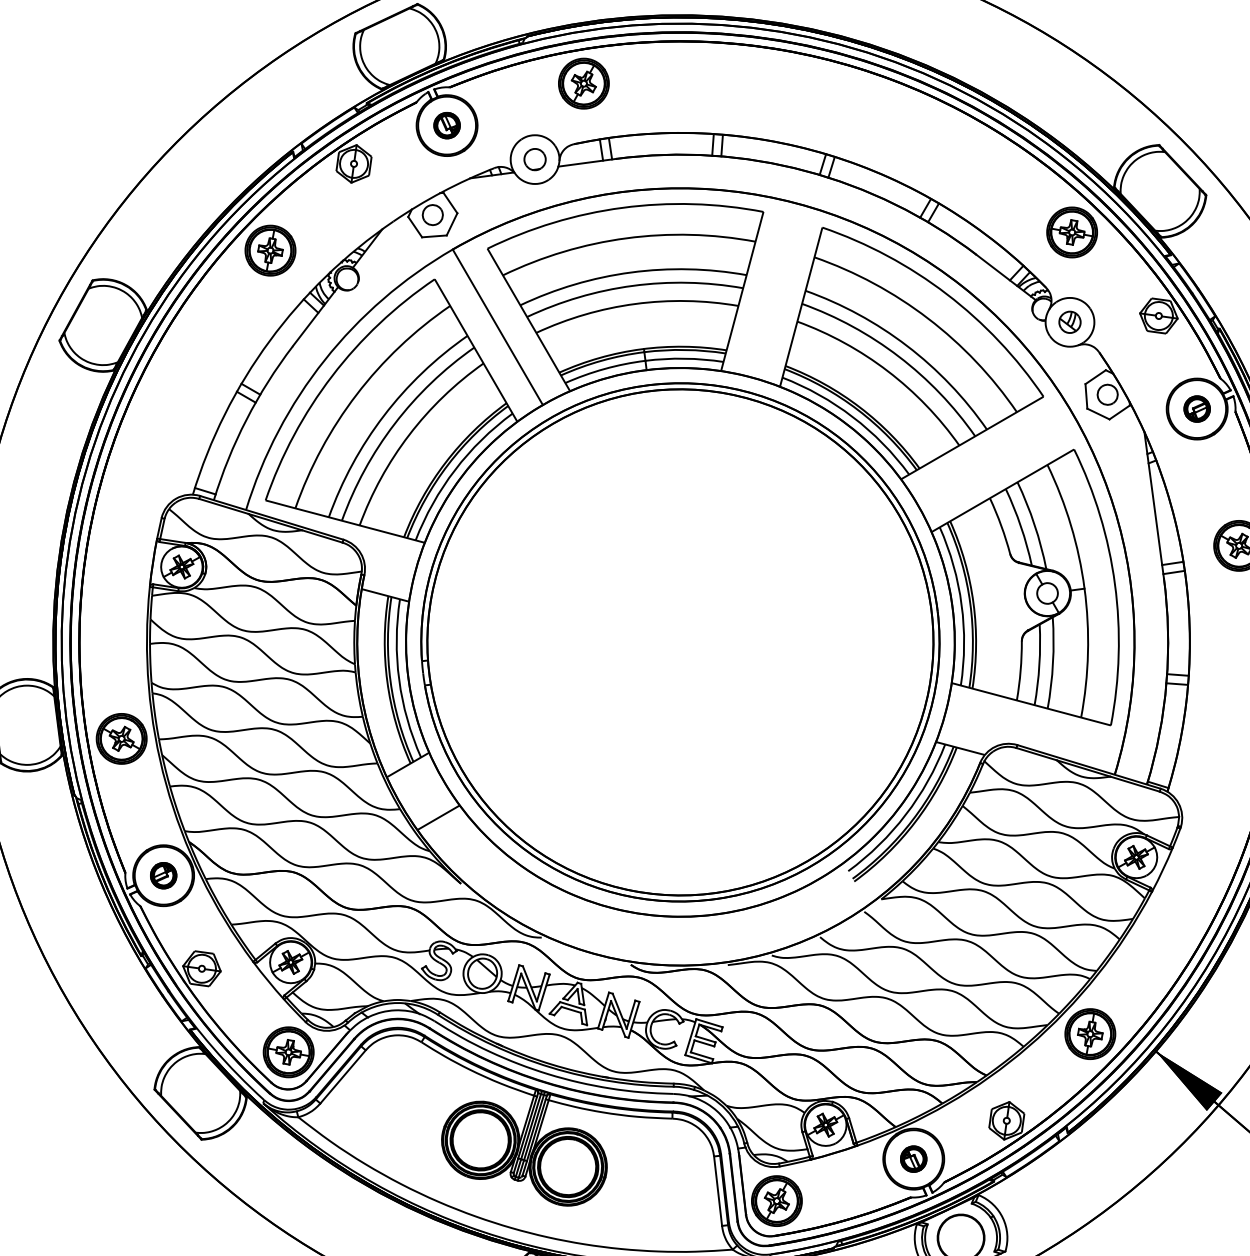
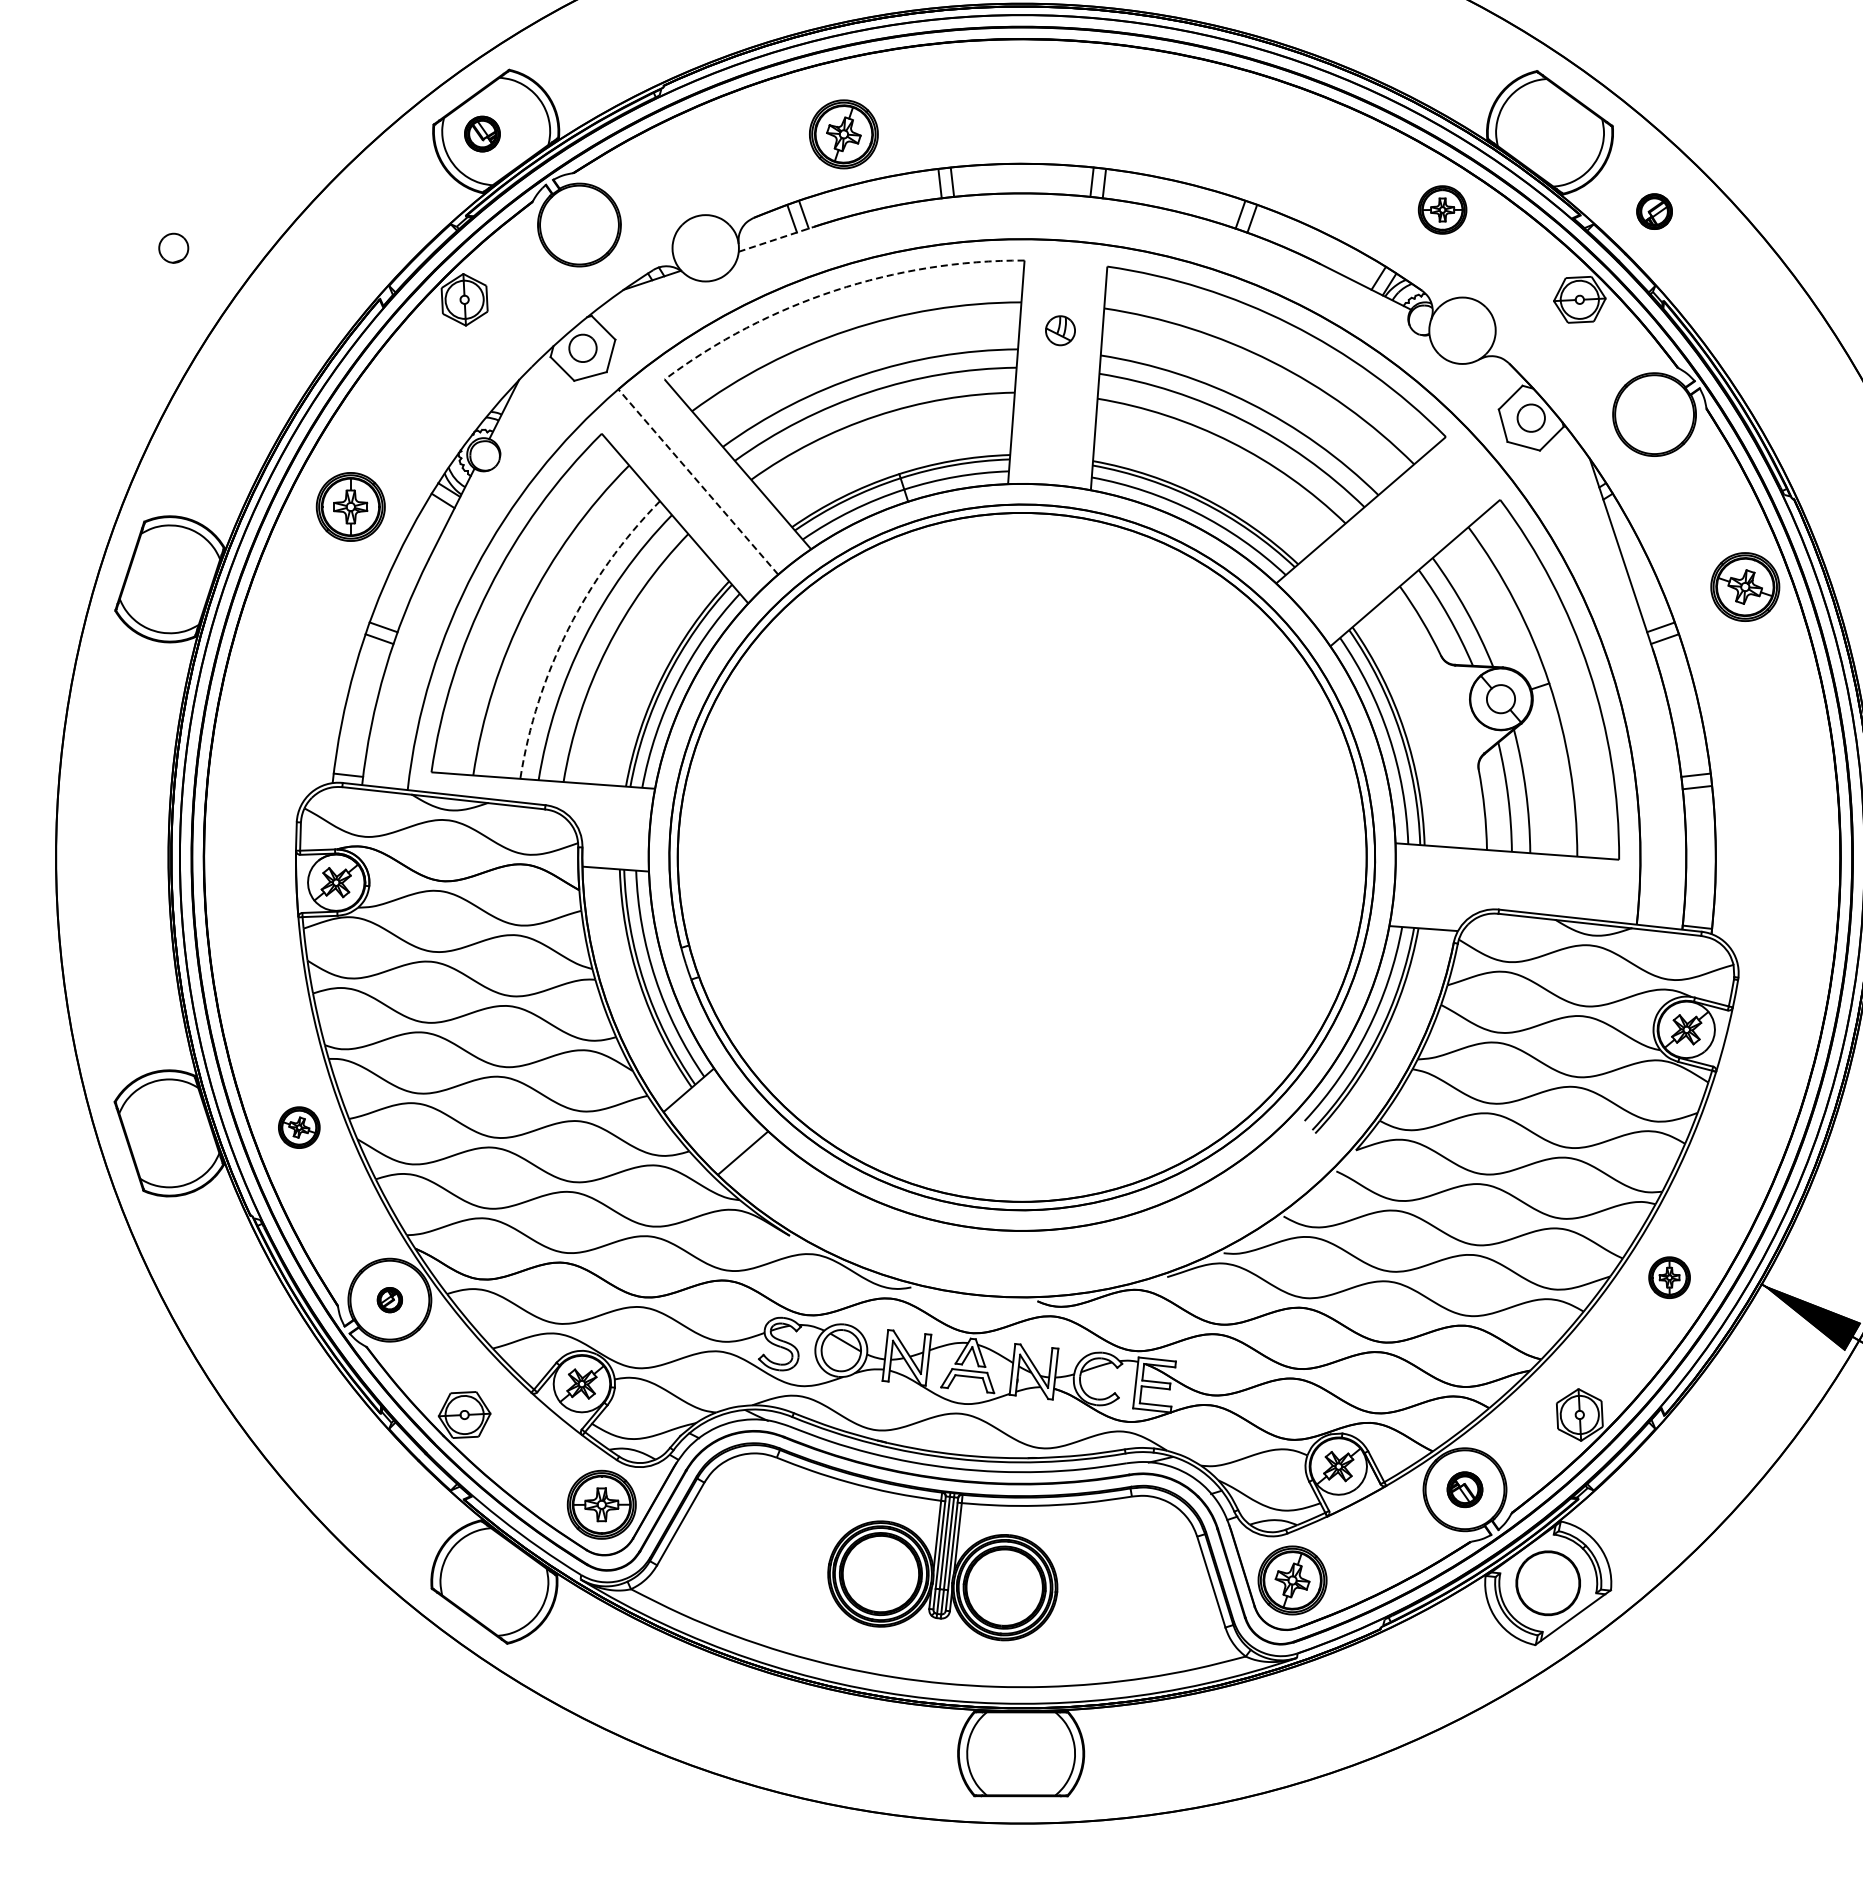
part: (583, 83) -> (843, 134), moved
part: (447, 125) -> (482, 133), moved
part: (535, 159) -> (173, 247), moved
line: (587, 162) -> (776, 239), solid -> dashed
arc: (622, 207) -> (834, 290), solid -> dashed
part: (1072, 232) -> (1442, 209), size x0.7
part: (270, 250) -> (350, 506), moved
part: (1070, 322) -> (1060, 330), moved
line: (497, 326) -> (697, 481), solid -> dashed
part: (1197, 408) -> (1654, 211), moved
arc: (384, 416) -> (568, 629), solid -> dashed
part: (121, 738) -> (299, 1127), size x0.6
part: (163, 875) -> (389, 1299), size x0.7
part: (1090, 1033) -> (1669, 1277), size x0.6

